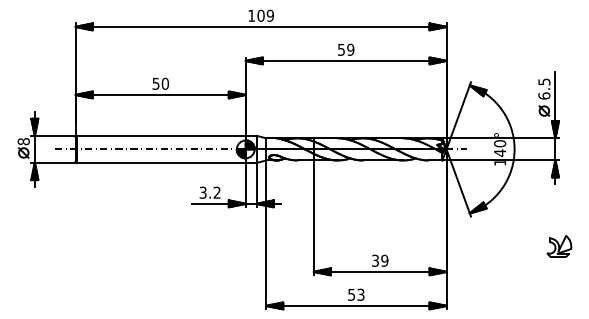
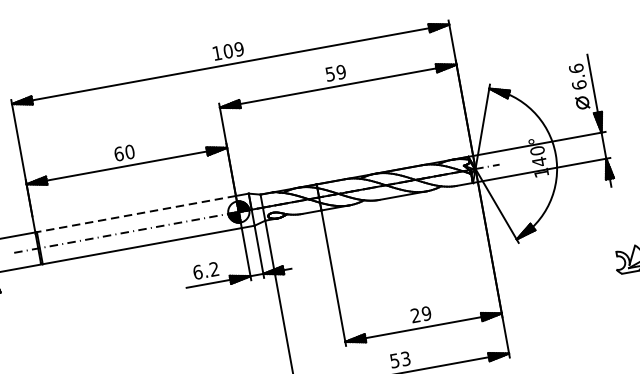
text: (544, 81) -> (576, 67), 6.5 -> 6.6
text: (155, 83) -> (118, 153), 50 -> 60
line: (160, 135) -> (135, 213), solid -> dashed
text: (202, 192) -> (197, 272), 3.2 -> 6.2
text: (375, 260) -> (415, 315), 39 -> 29

